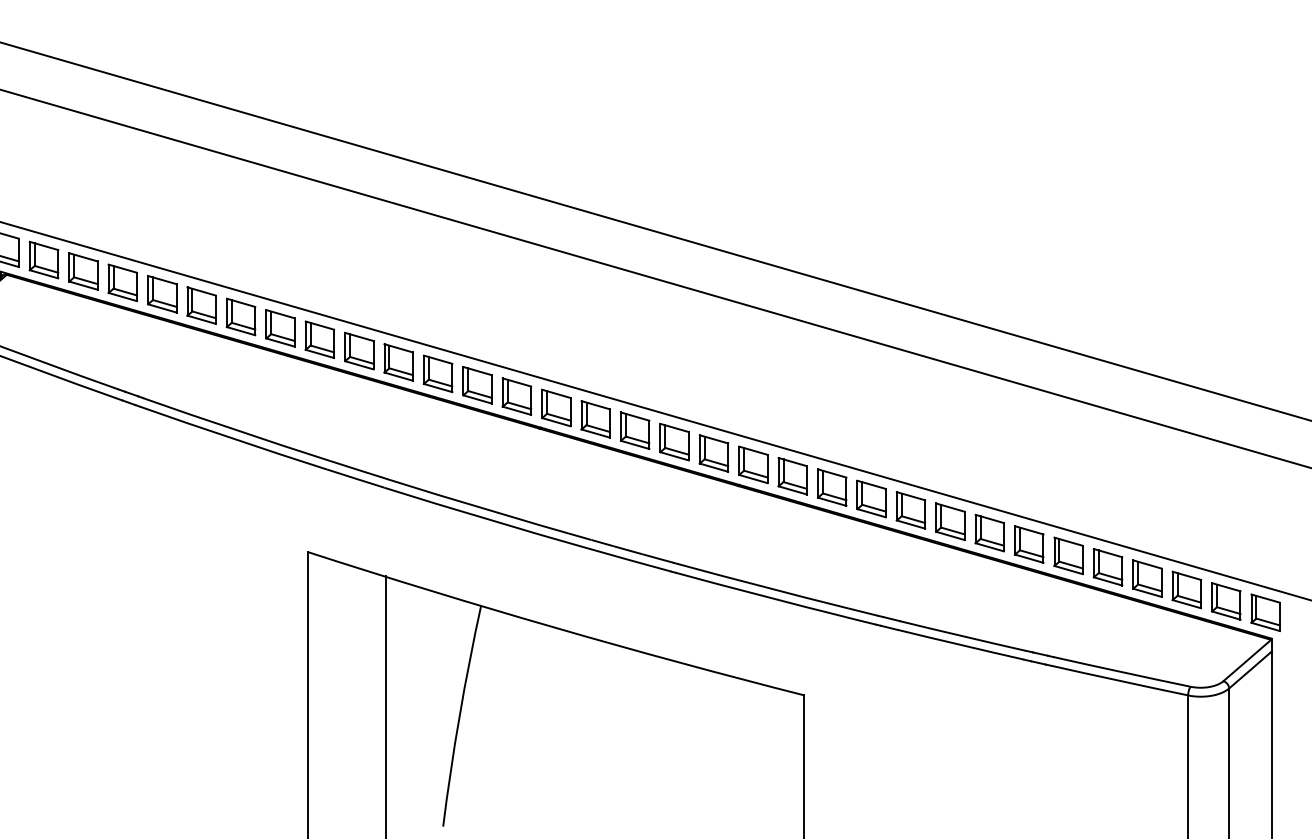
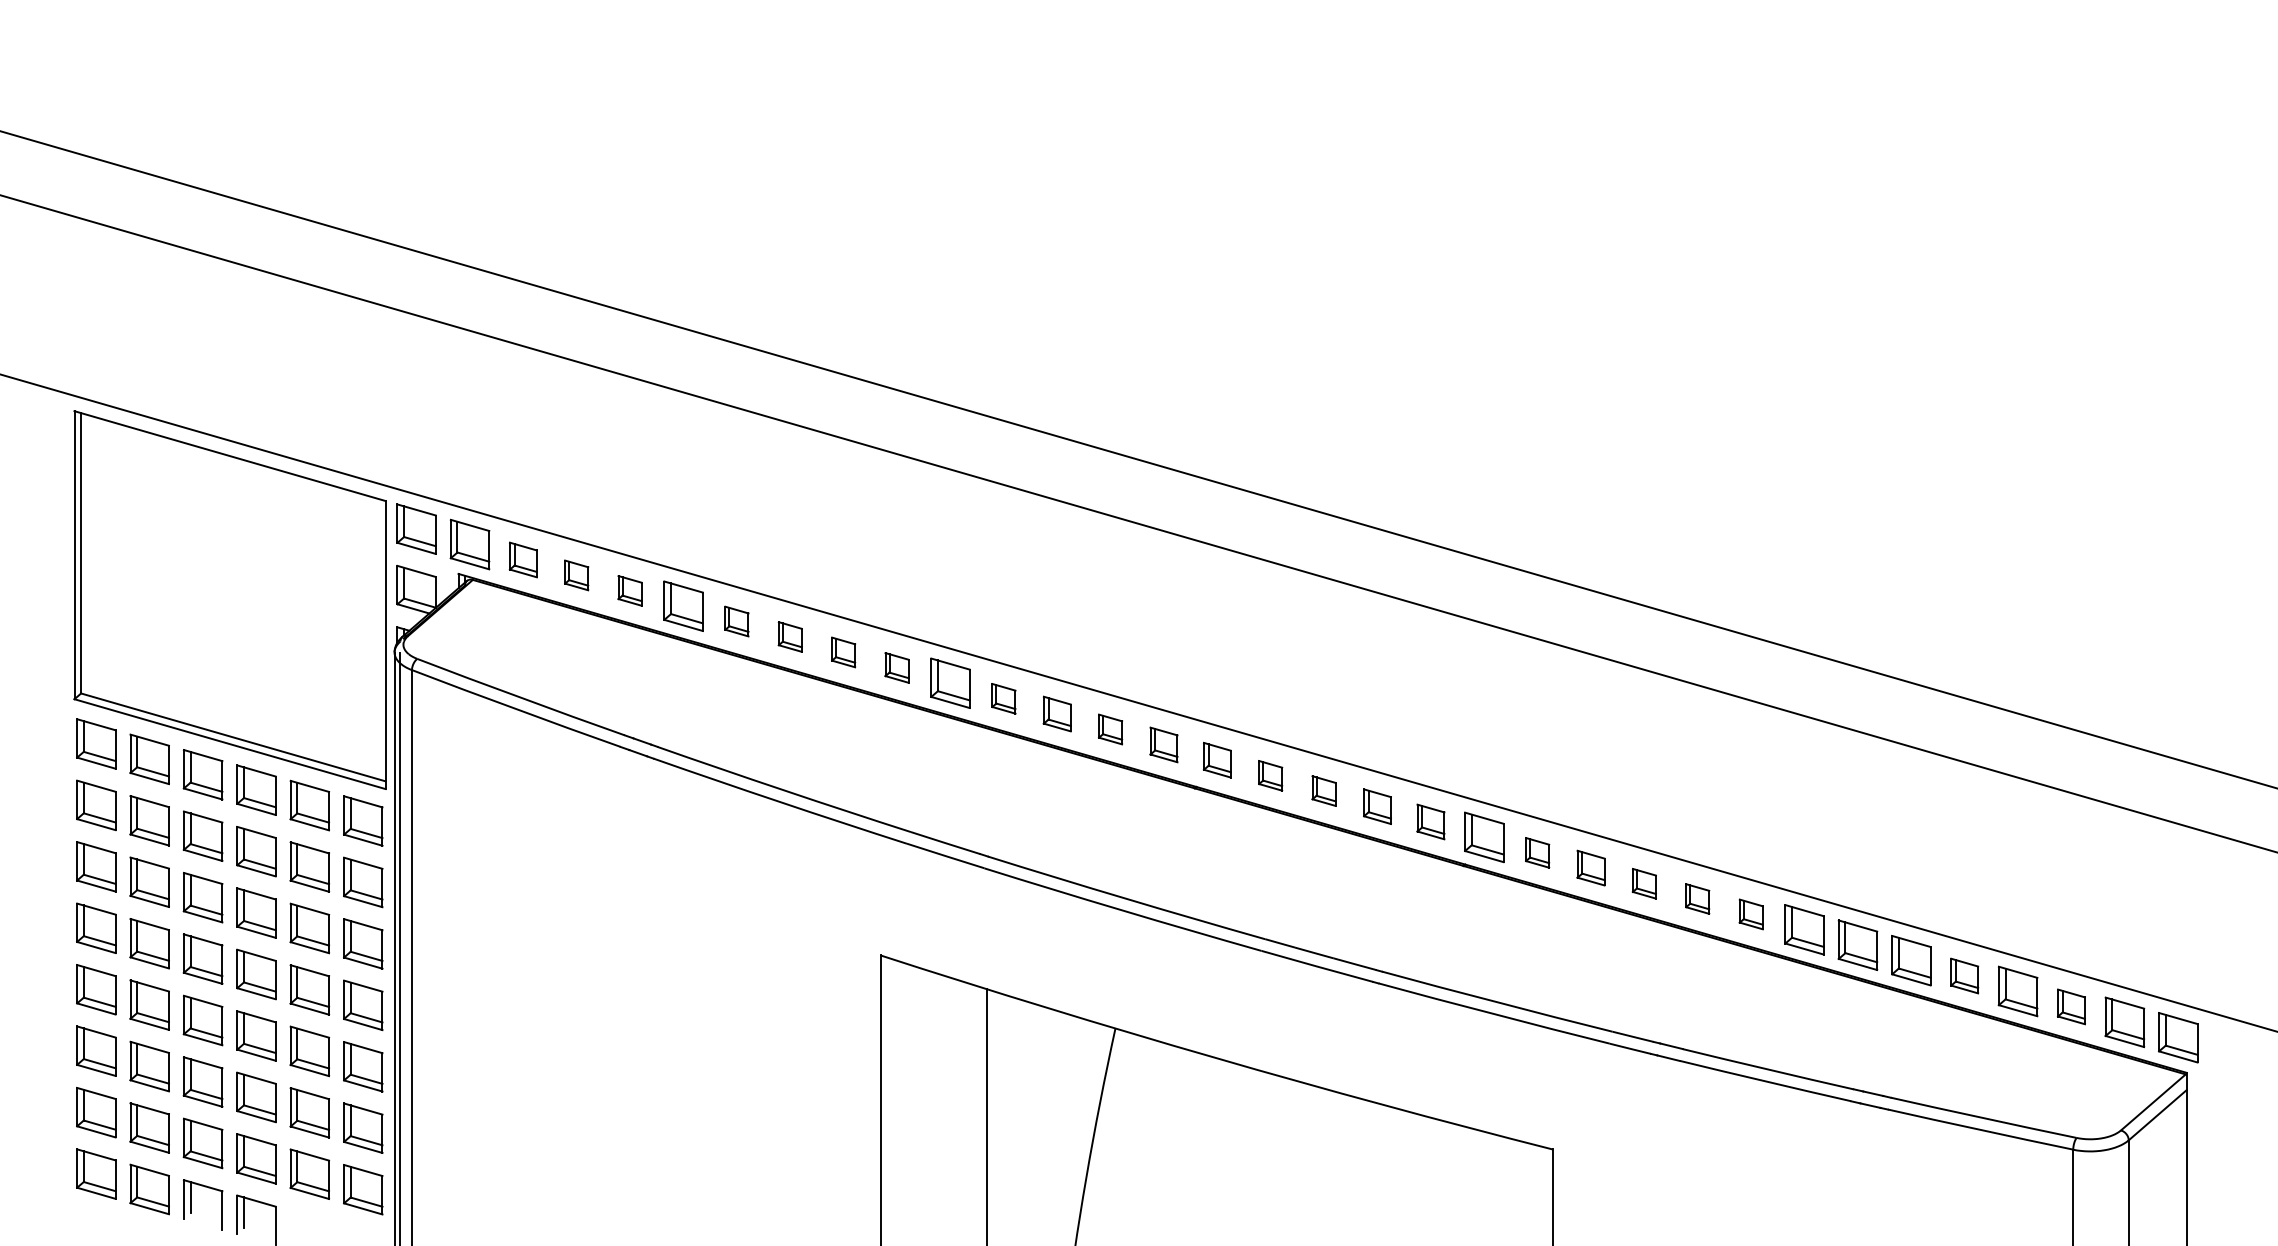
part: (44, 259) -> (523, 559), size x0.7
part: (83, 271) -> (576, 575), size x0.6
part: (122, 282) -> (629, 590), size x0.6
part: (201, 305) -> (736, 621), size x0.6
part: (241, 316) -> (790, 636), size x0.6
part: (280, 328) -> (843, 652), size x0.6
part: (319, 339) -> (896, 667), size x0.6
part: (398, 362) -> (1003, 698), size x0.6
part: (438, 373) -> (1057, 713), size x0.7
part: (477, 385) -> (1110, 729), size x0.6
part: (516, 396) -> (1163, 744), size x0.7
part: (556, 407) -> (1217, 759), size x0.7
part: (595, 419) -> (1270, 775), size x0.6
part: (634, 430) -> (1323, 790), size x0.6
part: (674, 442) -> (1377, 806), size x0.7
part: (713, 453) -> (1430, 821), size x0.7
part: (792, 476) -> (1537, 852), size x0.6
part: (831, 487) -> (1590, 867), size x0.7
part: (871, 498) -> (1644, 883), size x0.6
part: (910, 510) -> (1697, 898), size x0.6
part: (950, 521) -> (1751, 914), size x0.6
part: (1107, 566) -> (1964, 975), size x0.7
part: (1186, 589) -> (2071, 1006), size x0.7

